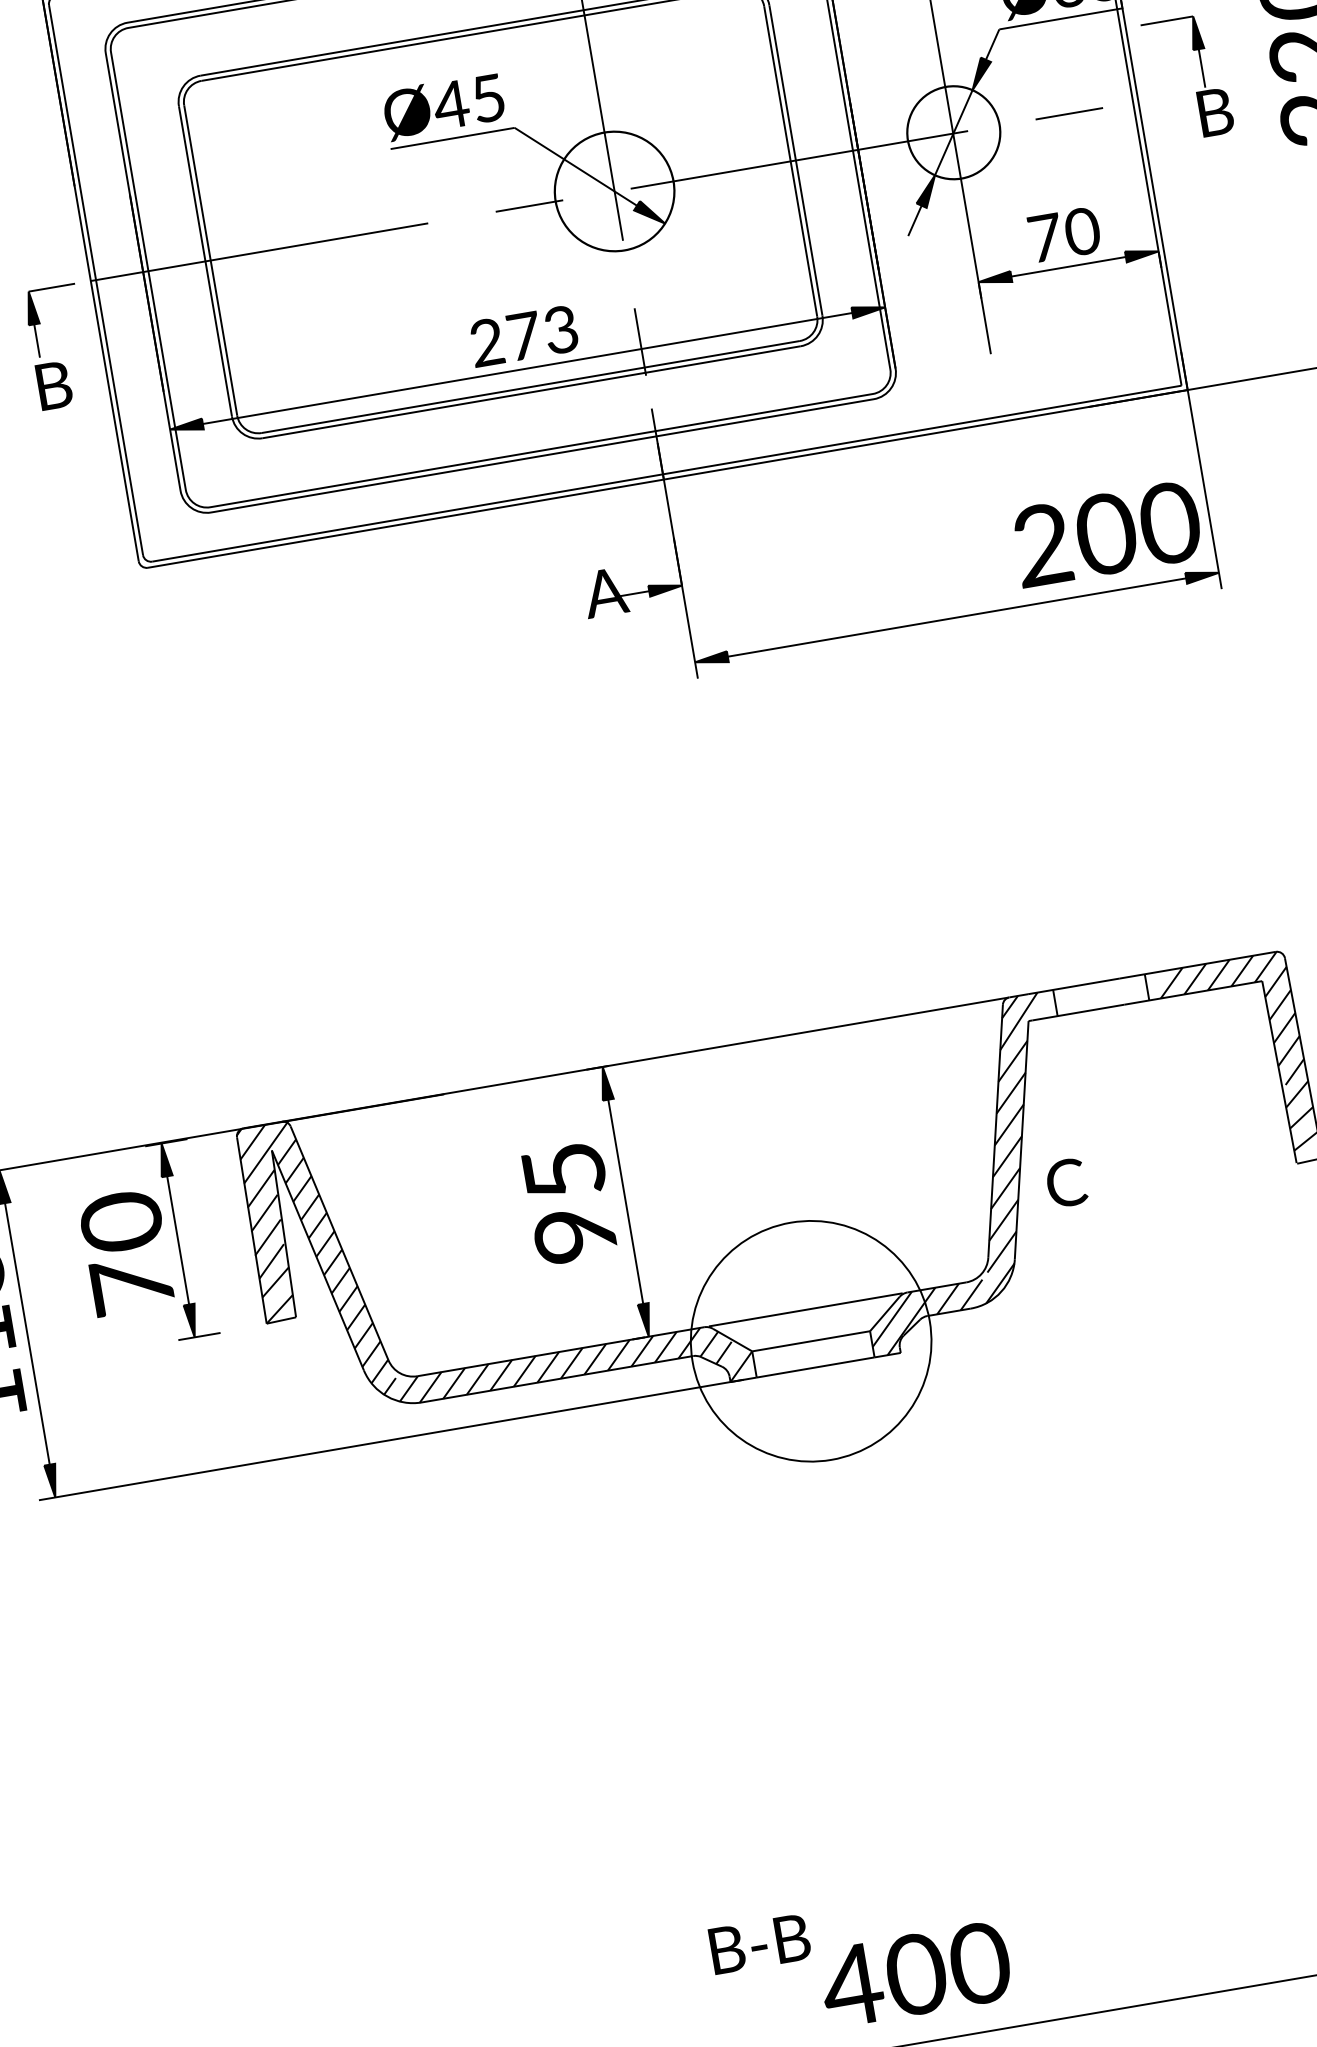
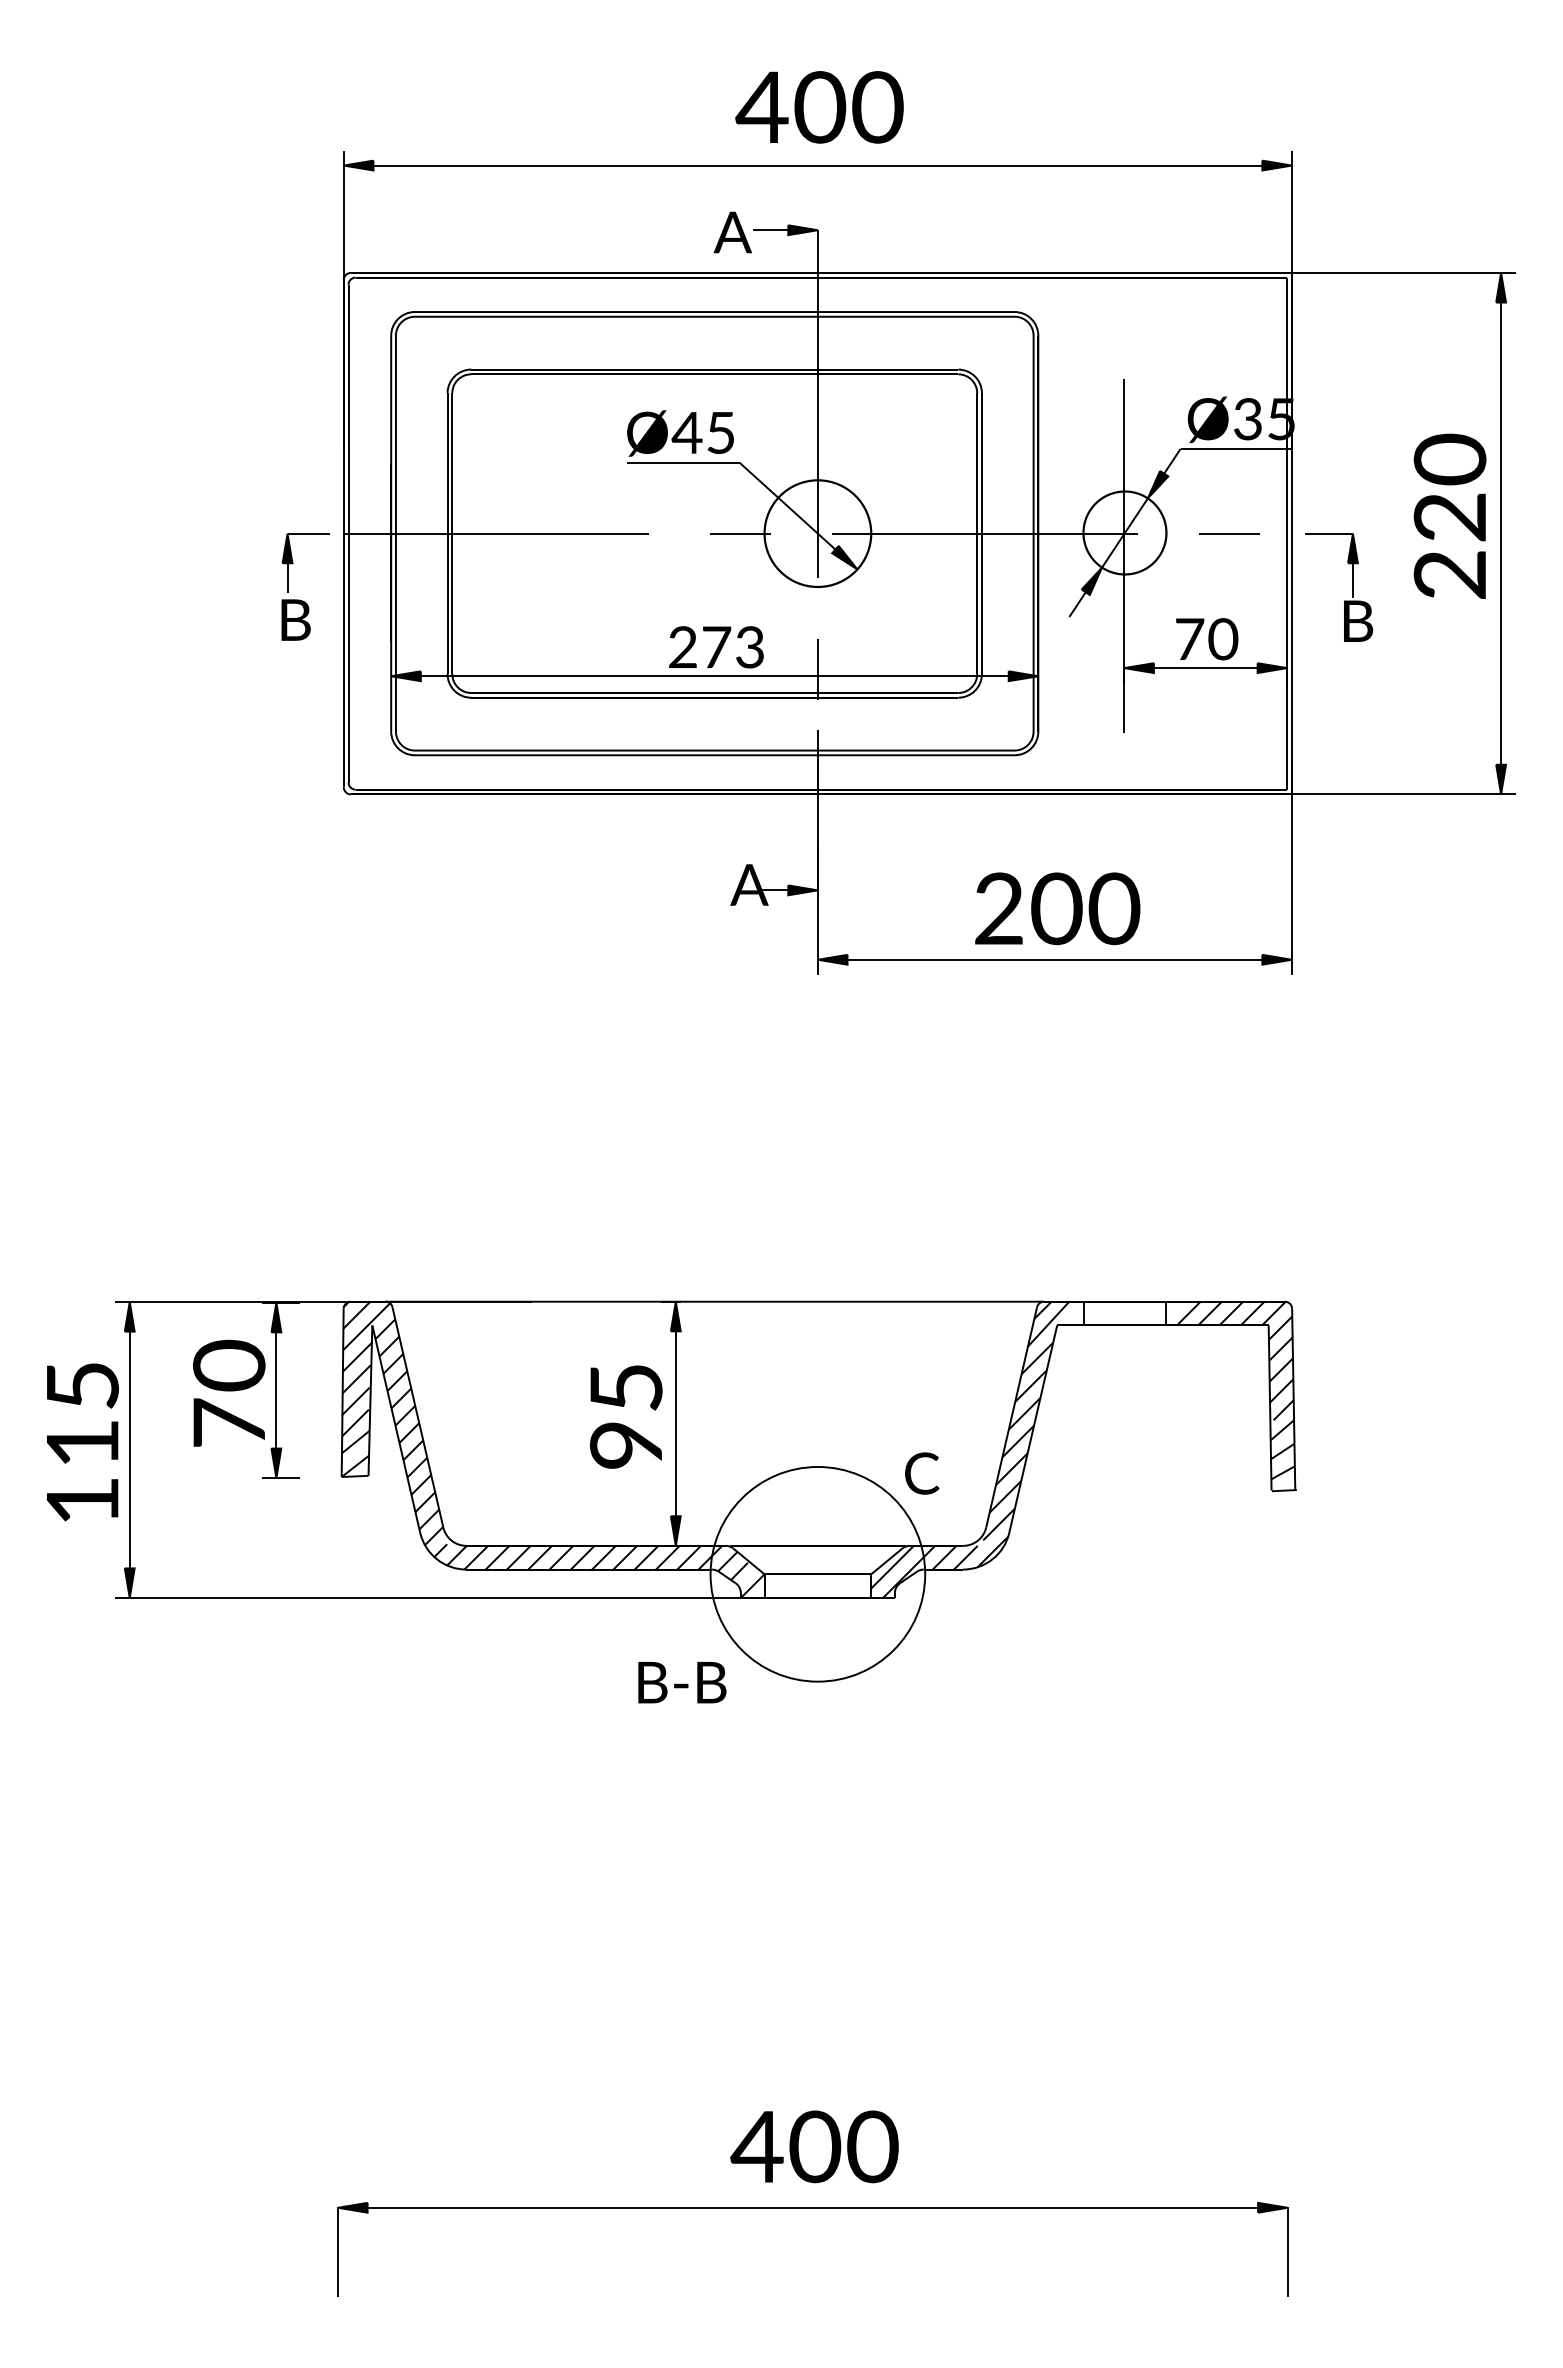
part: (1202, 75) -> (1352, 587), moved
text: (1107, 533) -> (1057, 908), moved
text: (1066, 1182) -> (922, 1473), moved
text: (760, 1943) -> (682, 1682), moved

